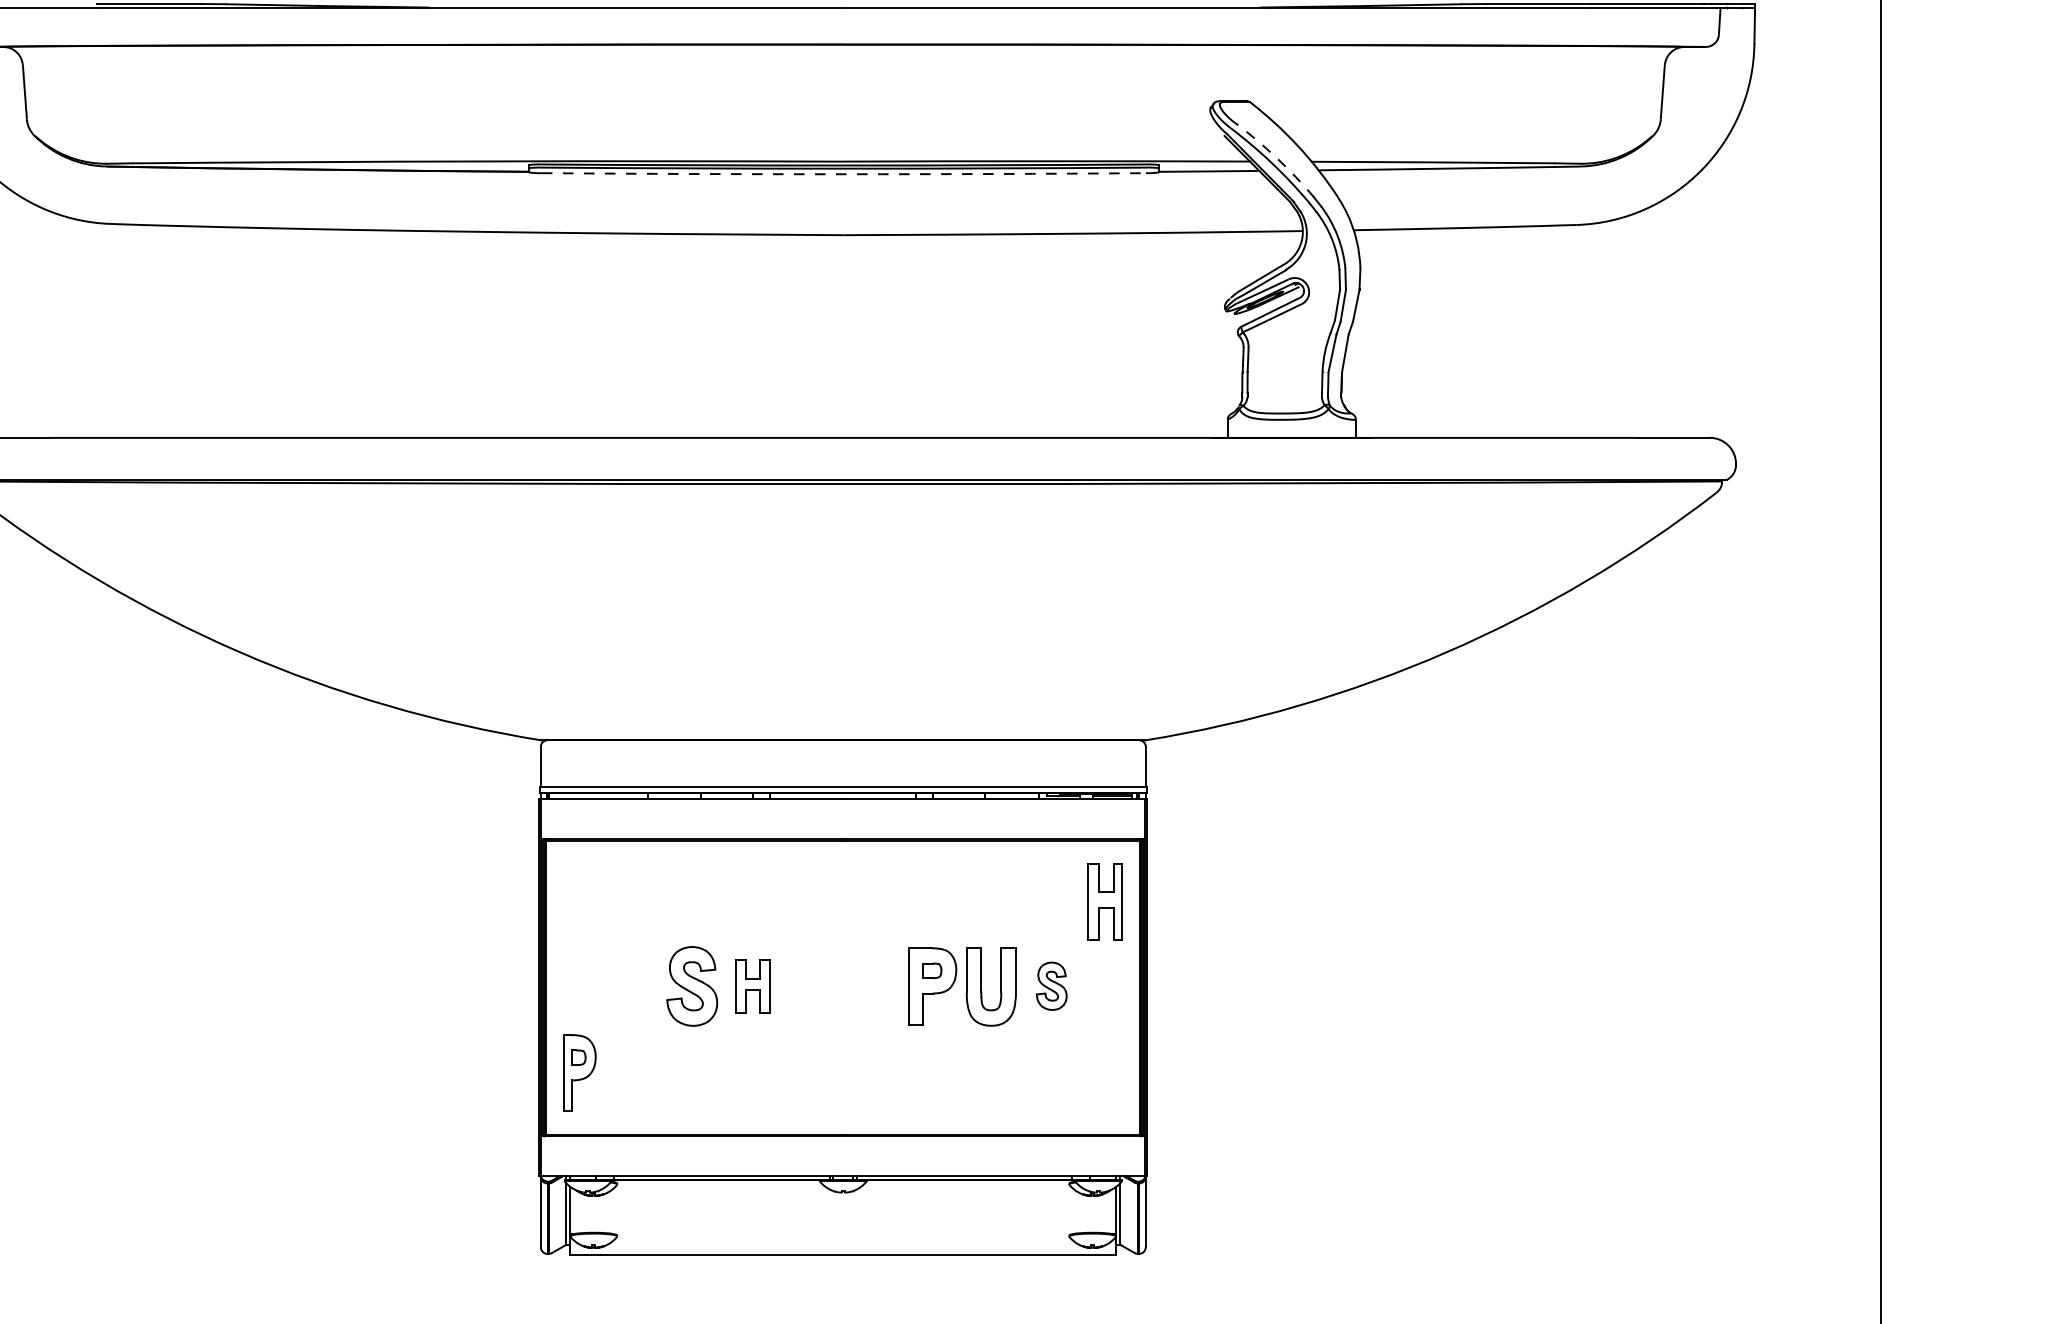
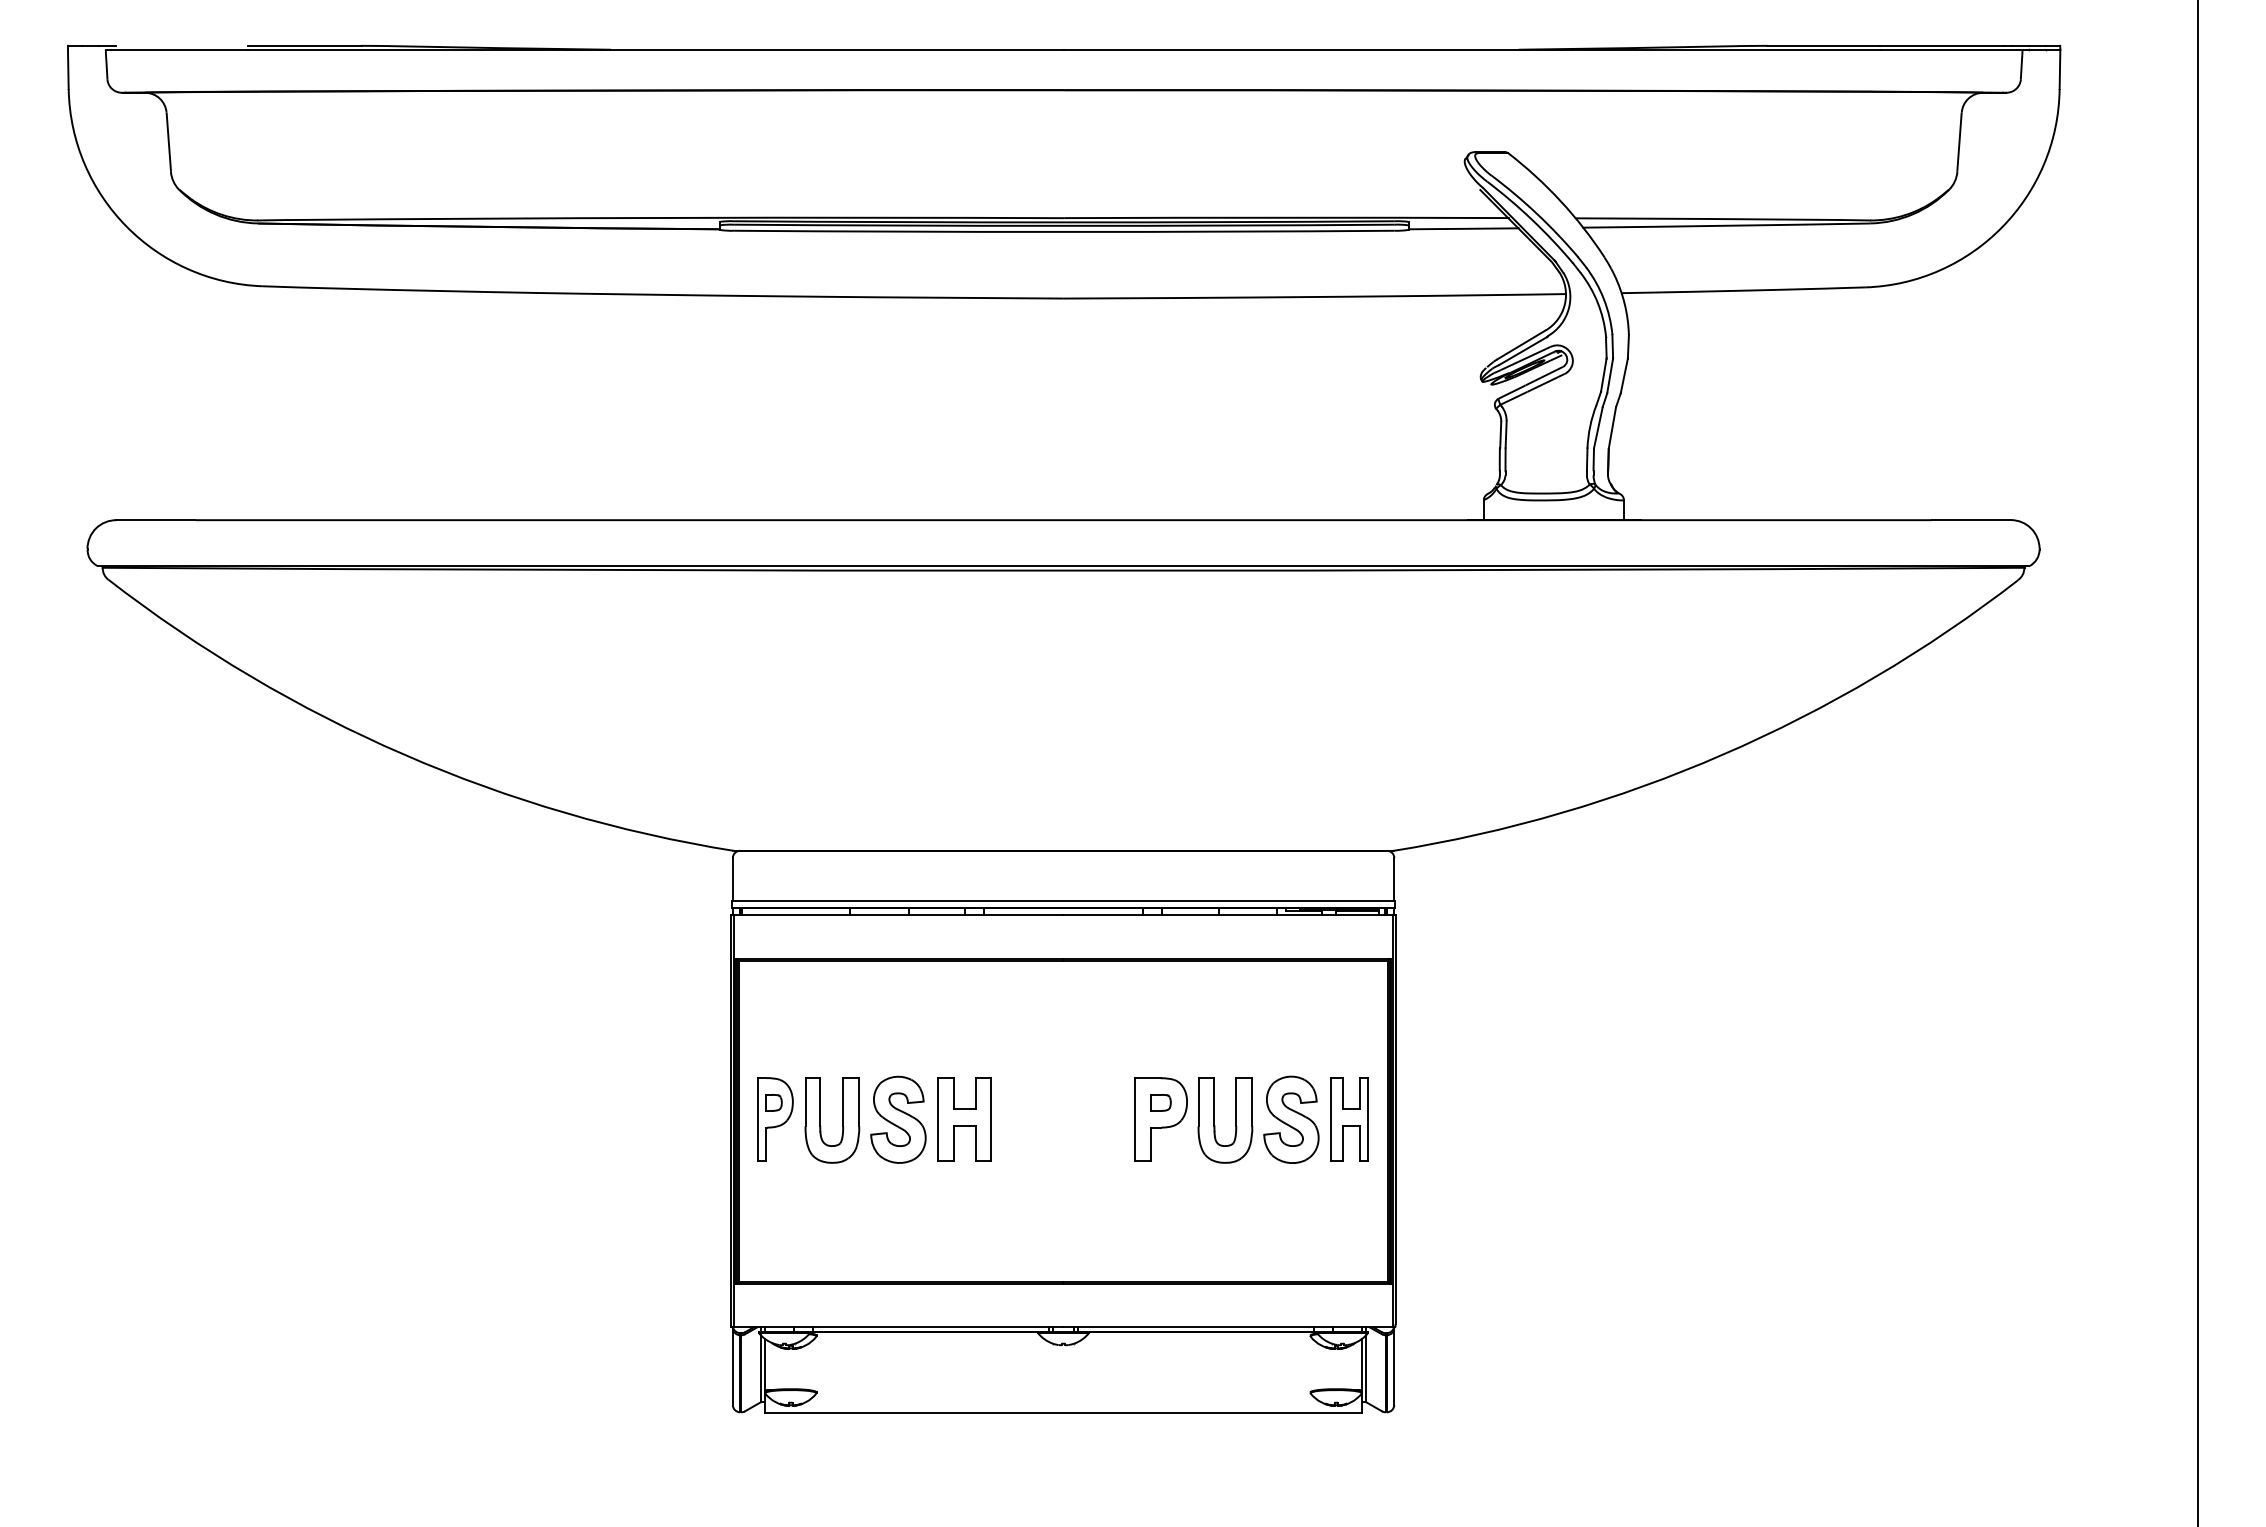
arc: (1276, 158) -> (1537, 214), dashed -> solid
arc: (844, 173) -> (1064, 231), dashed -> solid
part: (1104, 901) -> (1349, 1119), moved
part: (752, 986) -> (964, 1119), size x1.43
part: (1051, 986) -> (1291, 1119), size x1.67
part: (641, 987) -> (842, 1120), added
part: (579, 1072) -> (775, 1119), moved

